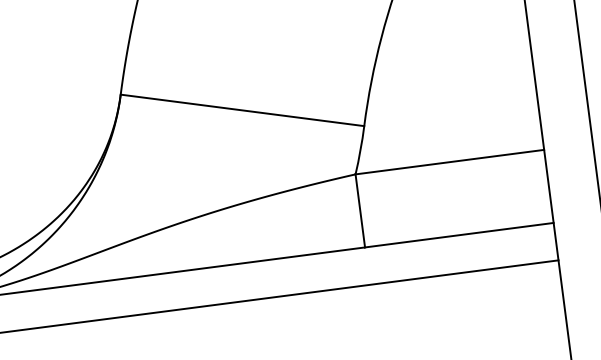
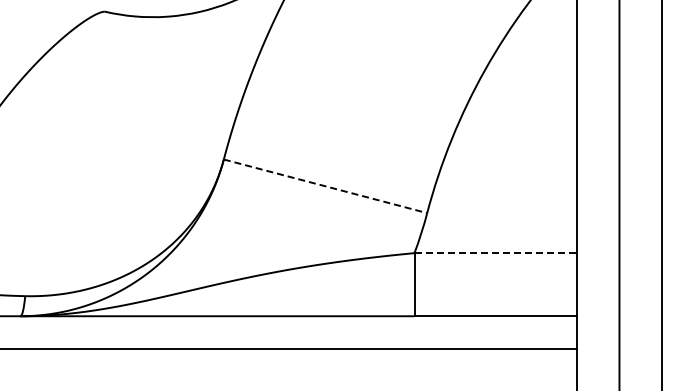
line: (243, 110) -> (326, 186), solid -> dashed
line: (450, 162) -> (496, 253), solid -> dashed

